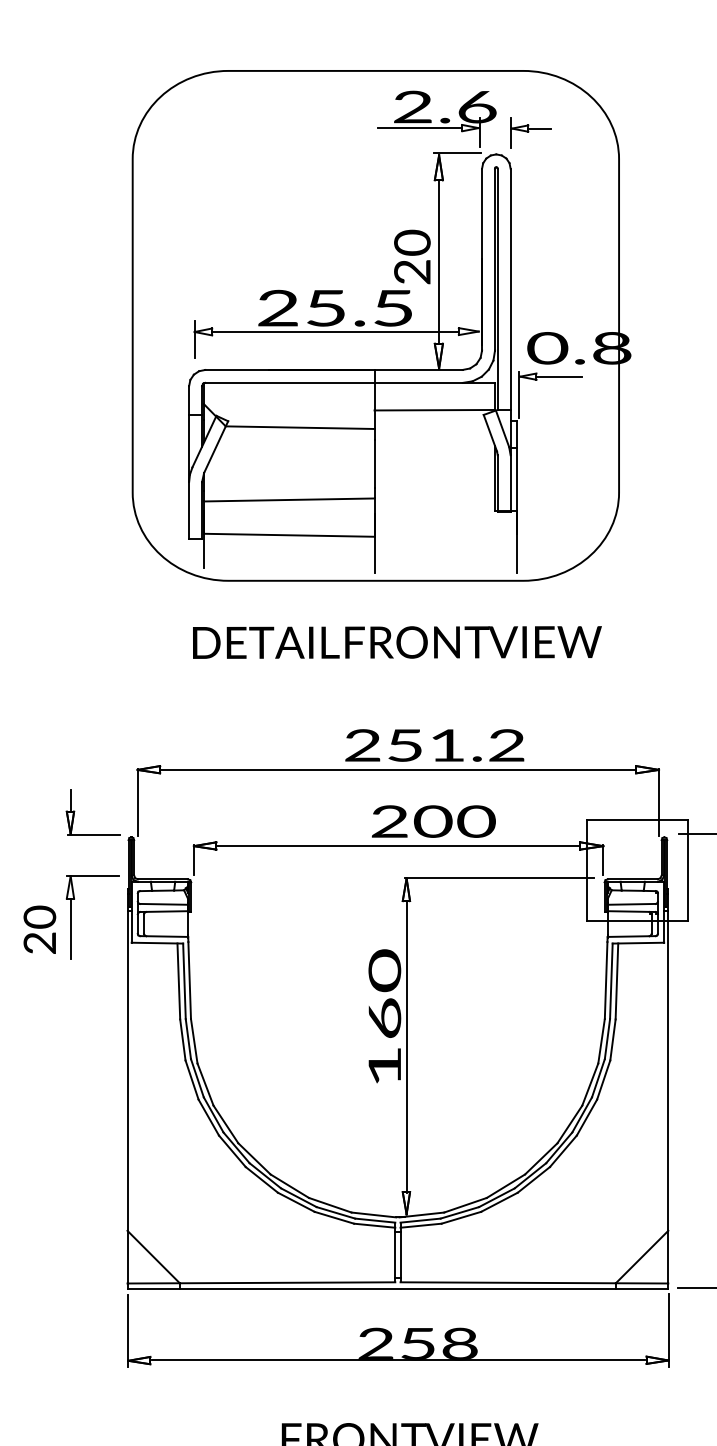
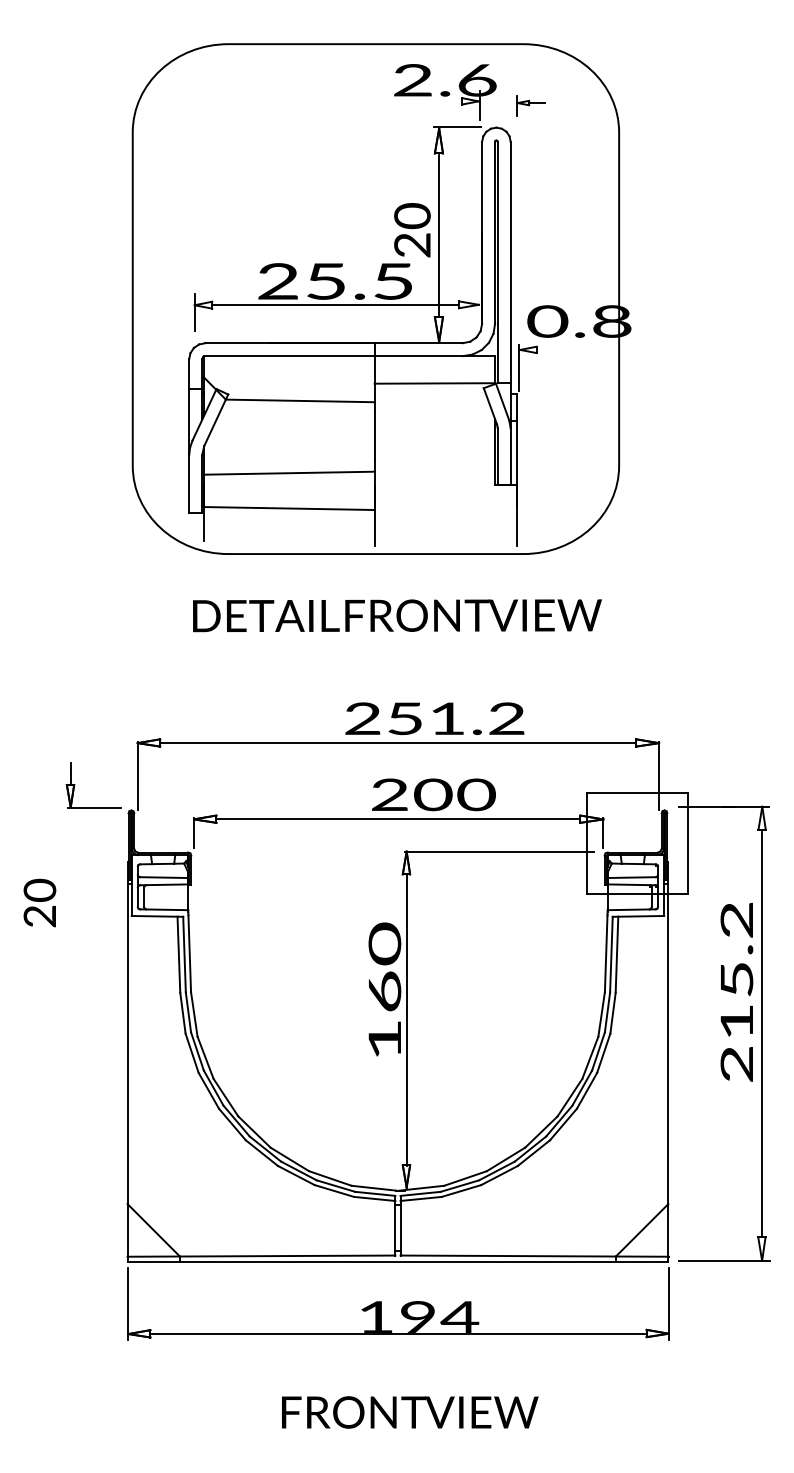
line: (419, 128) -> (419, 101), removed
part: (530, 132) -> (530, 105), size x0.7
line: (559, 376) -> (559, 349), removed
part: (71, 917) -> (71, 890), removed
text: (418, 1343) -> (418, 1316), 258 -> 194

